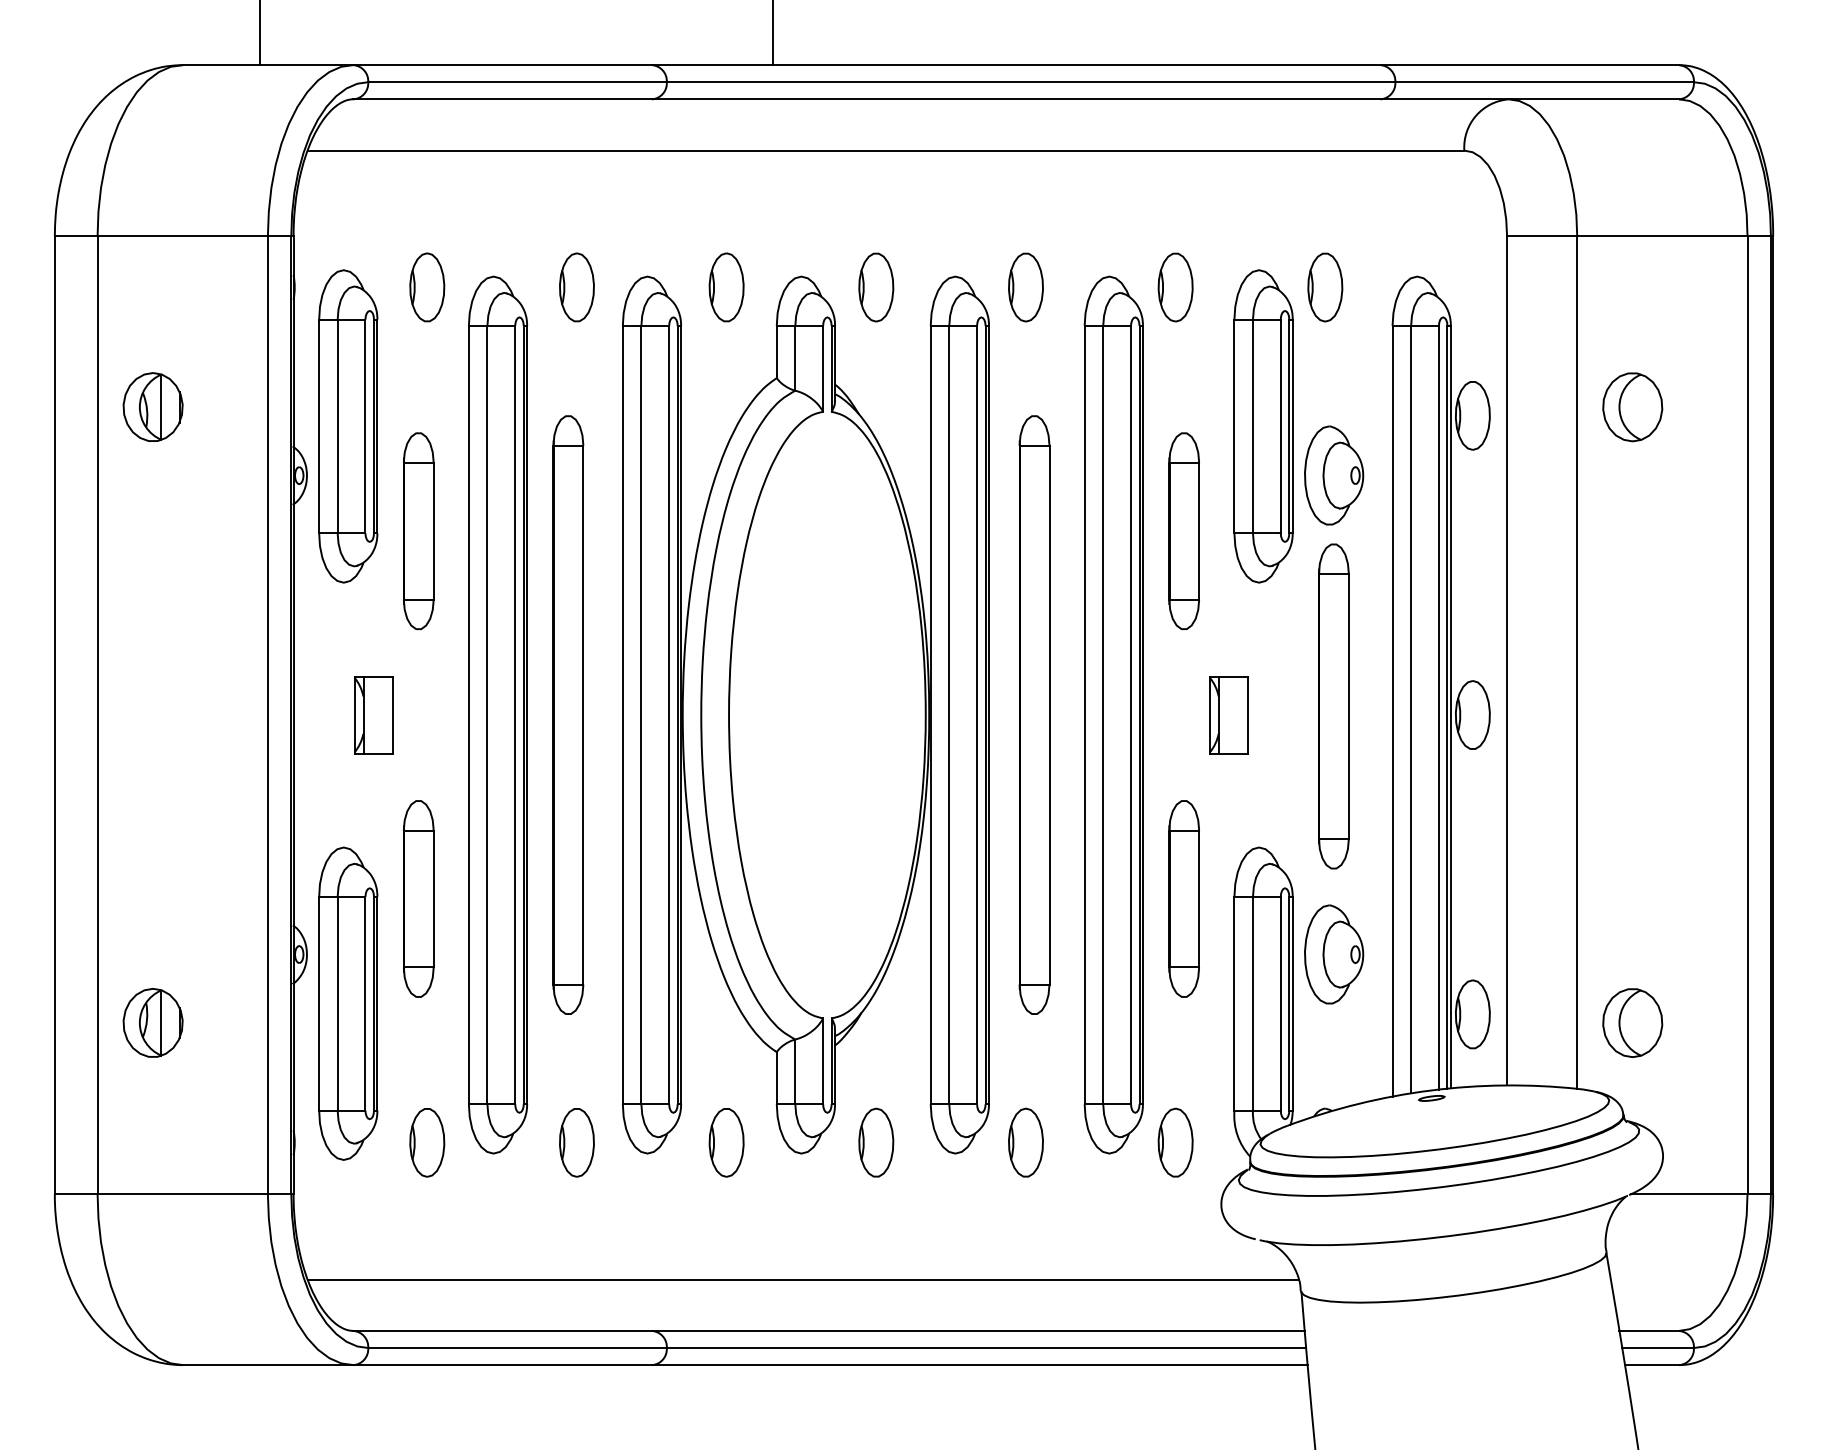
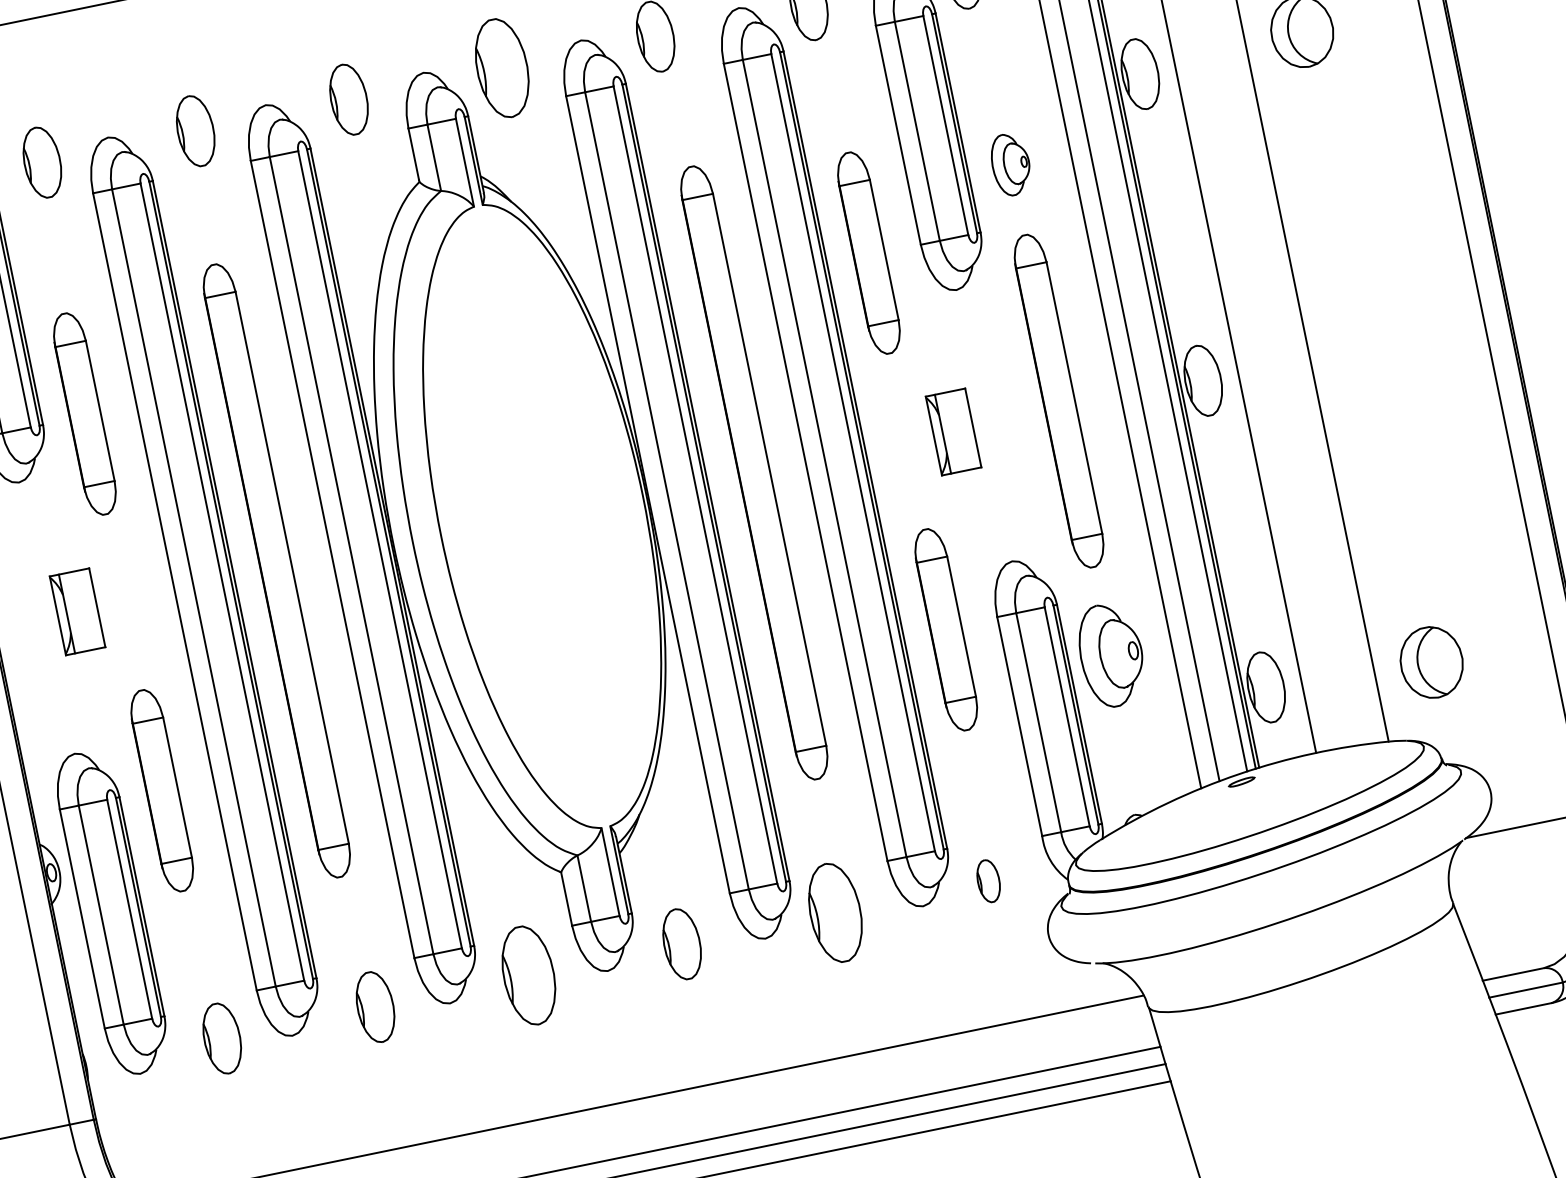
part: (876, 287) -> (502, 68), size x1.4
part: (1334, 475) -> (1011, 164), size x0.6
part: (726, 1142) -> (528, 975), size x1.4
part: (1025, 1142) -> (834, 912), size x1.4
part: (1175, 1142) -> (988, 881), size x0.6

